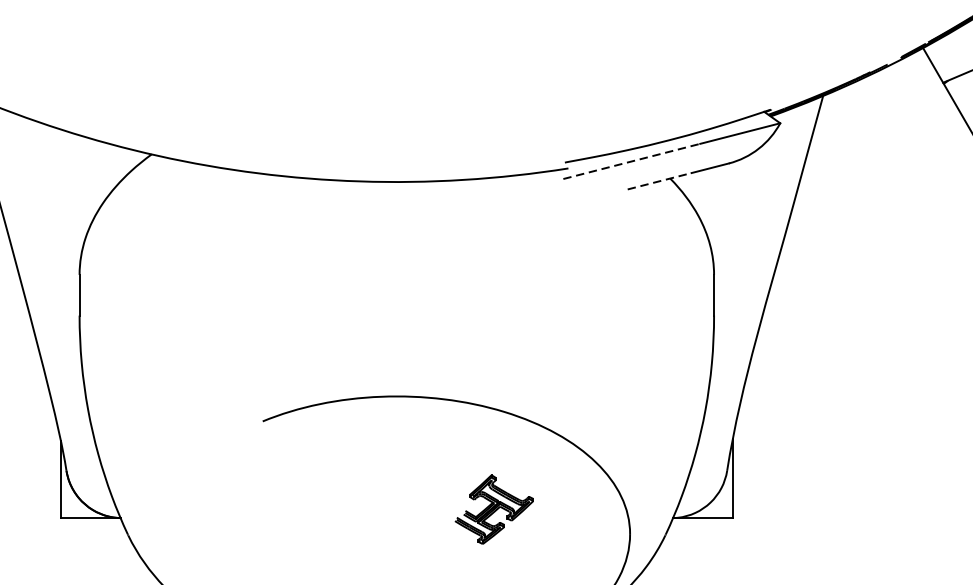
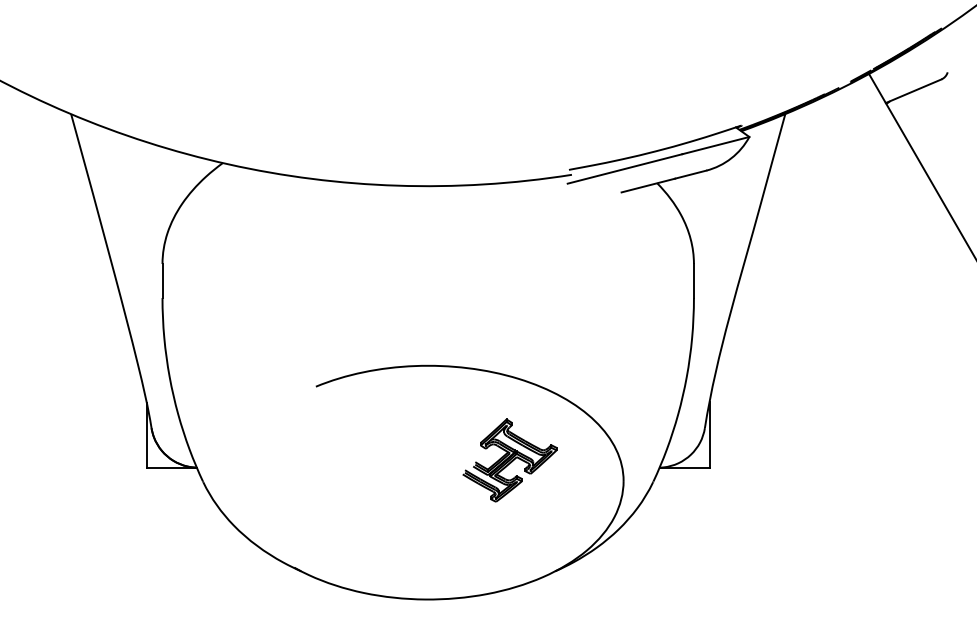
line: (632, 160) -> (625, 168), dashed -> solid
line: (659, 181) -> (648, 185), dashed -> solid
part: (493, 509) -> (509, 460), size x1.43

